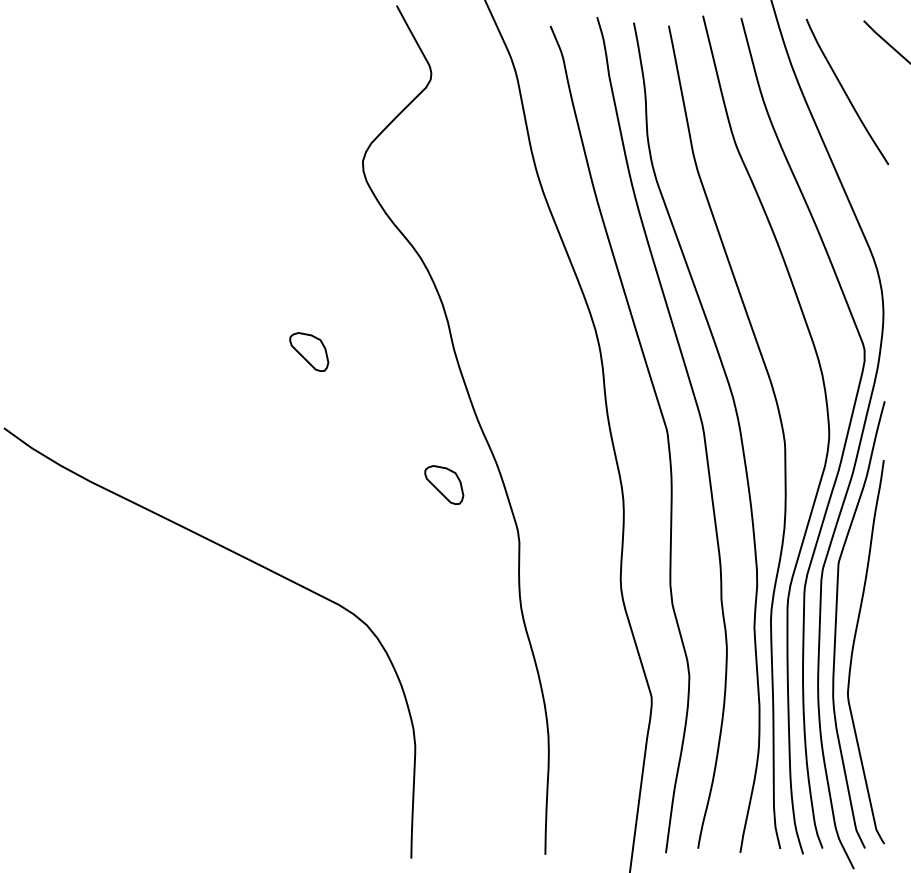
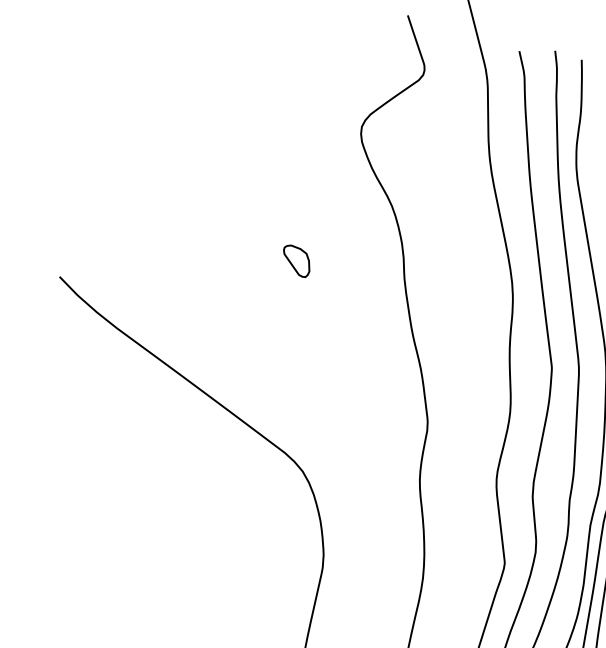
part: (444, 484) -> (379, 377), removed

